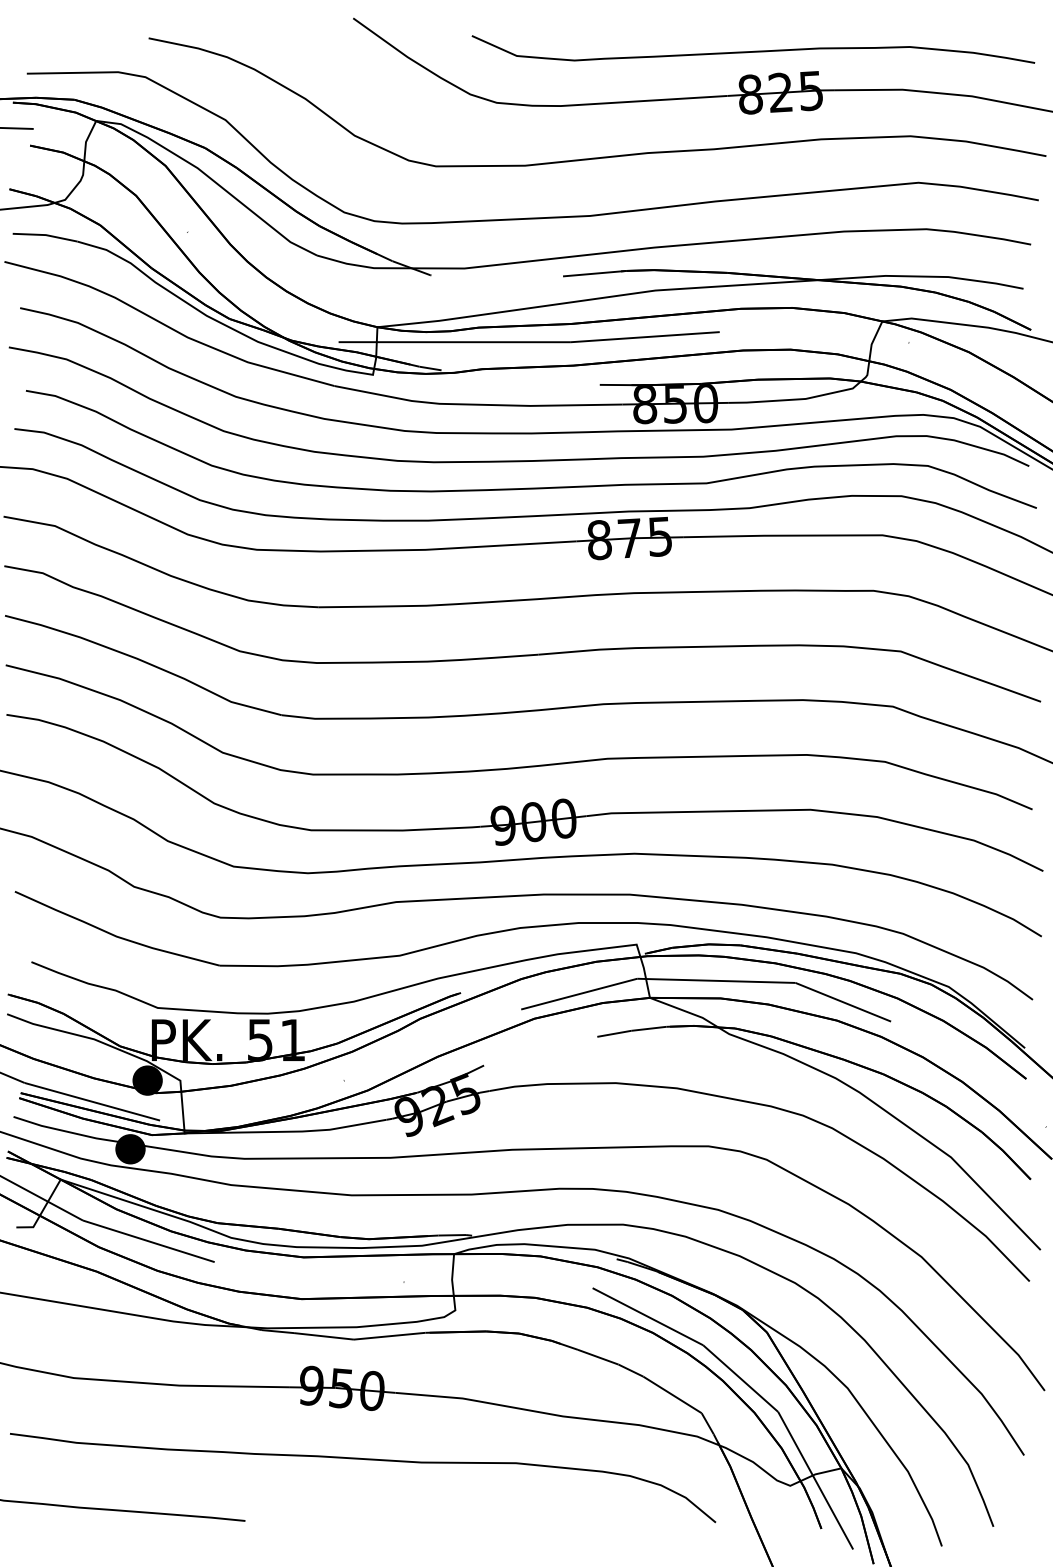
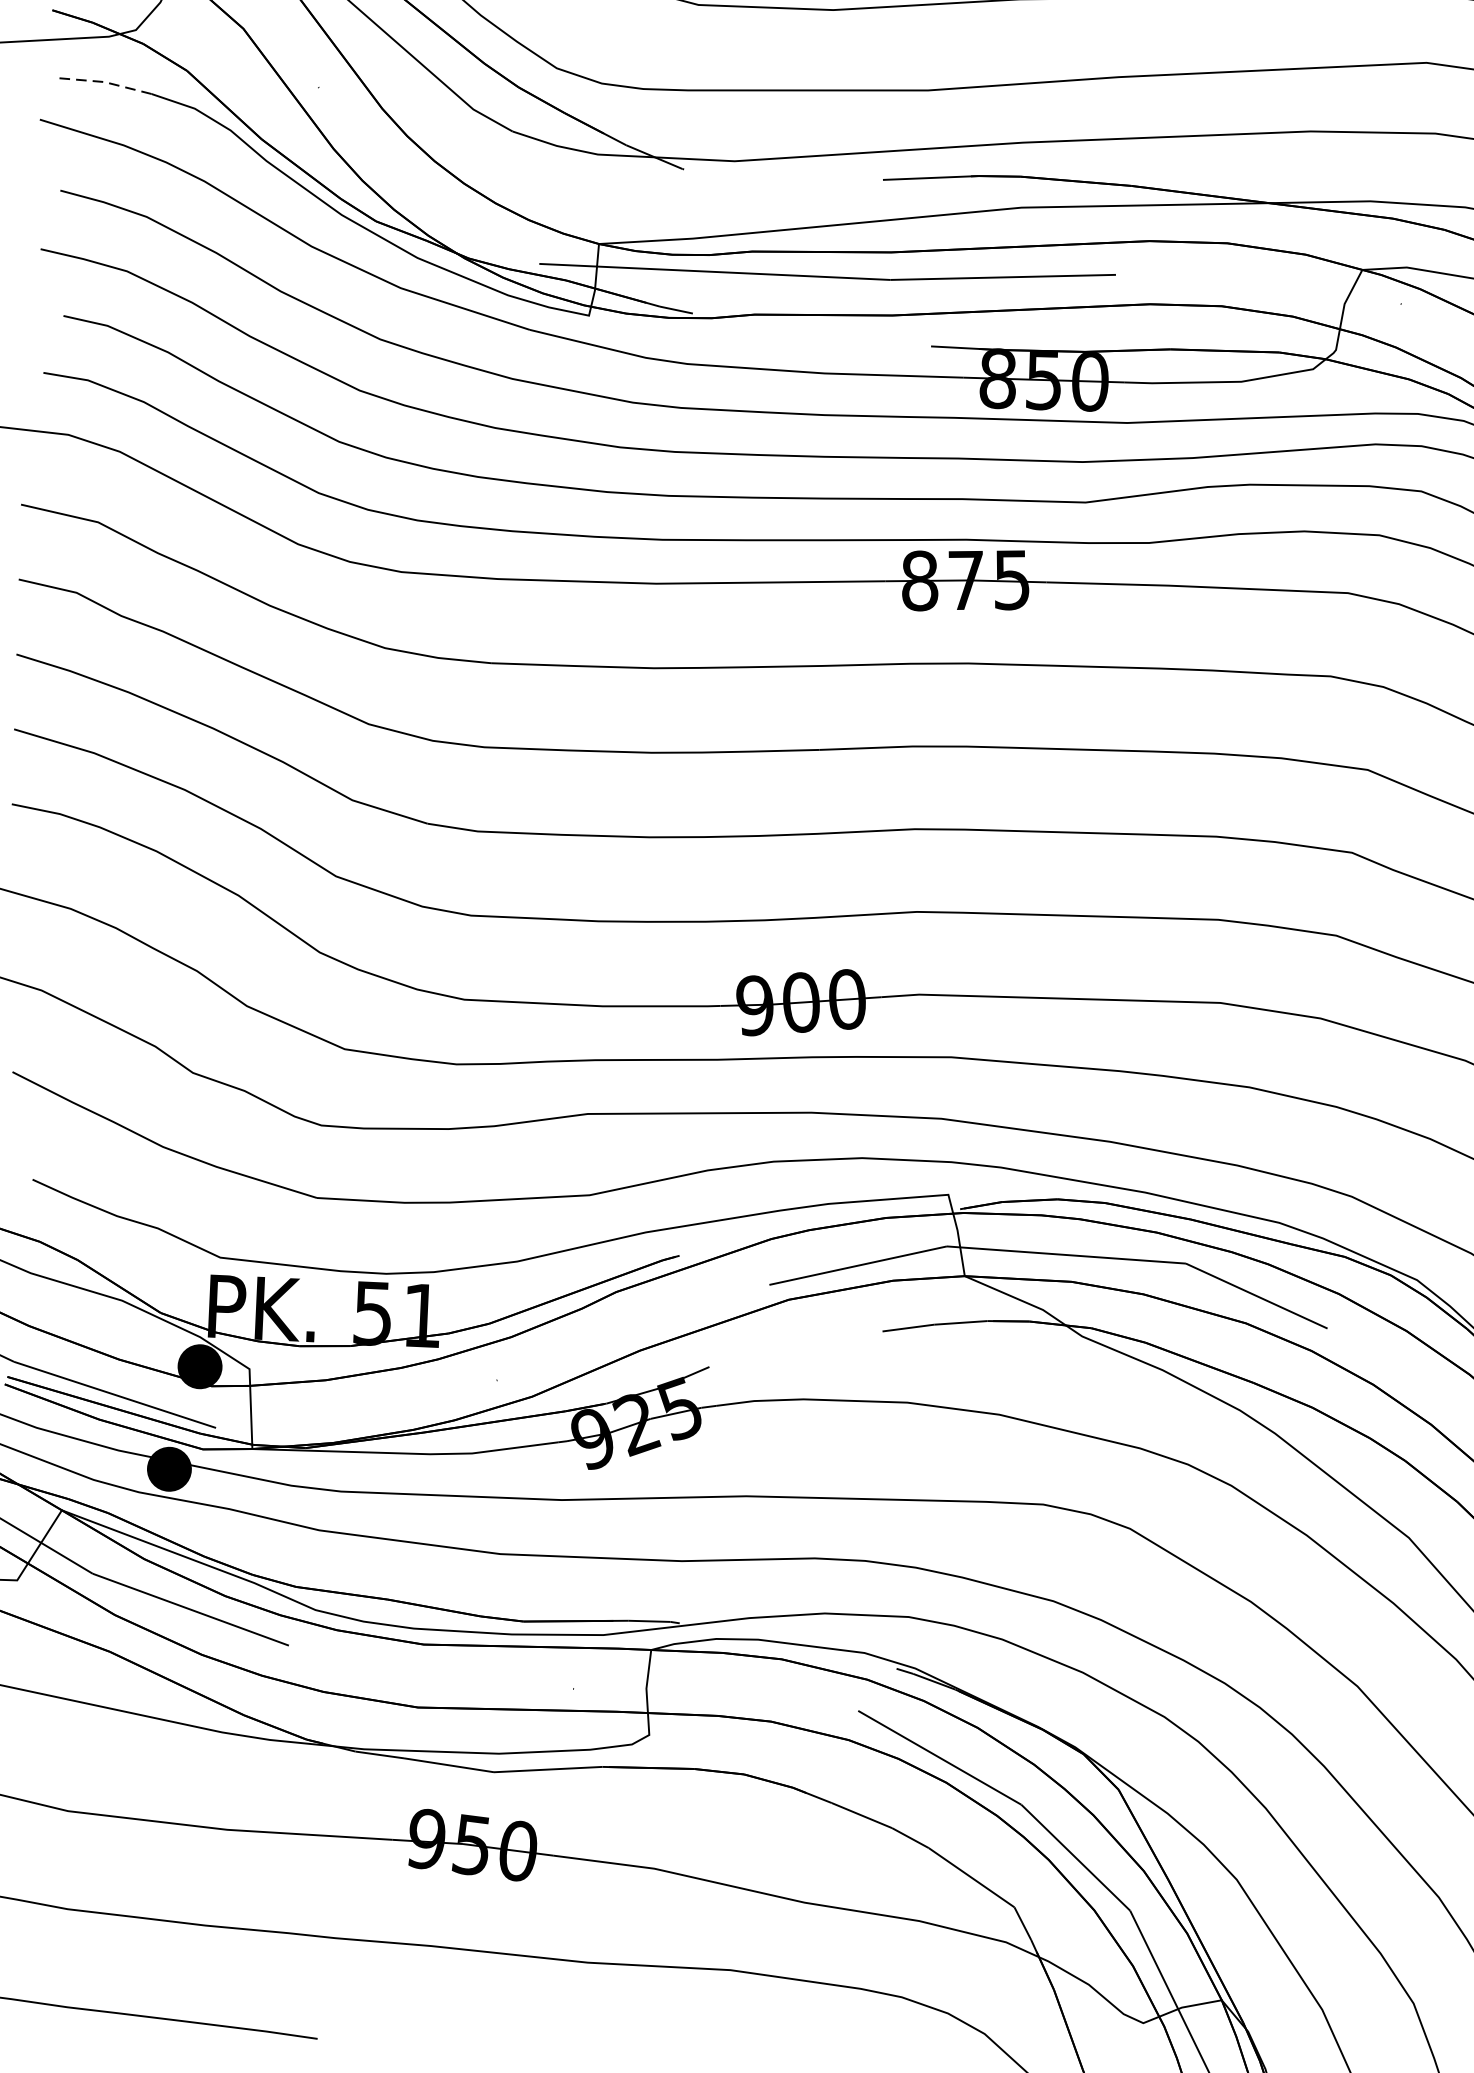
line: (45, 235) -> (103, 82), solid -> dashed

